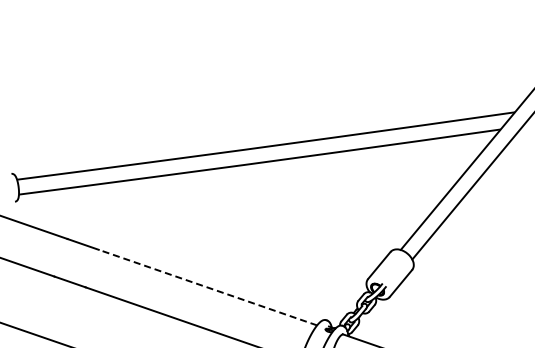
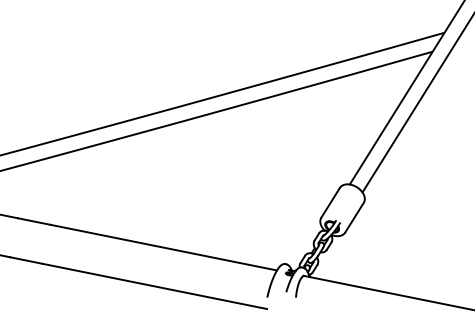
line: (207, 287) -> (163, 247), dashed -> solid

